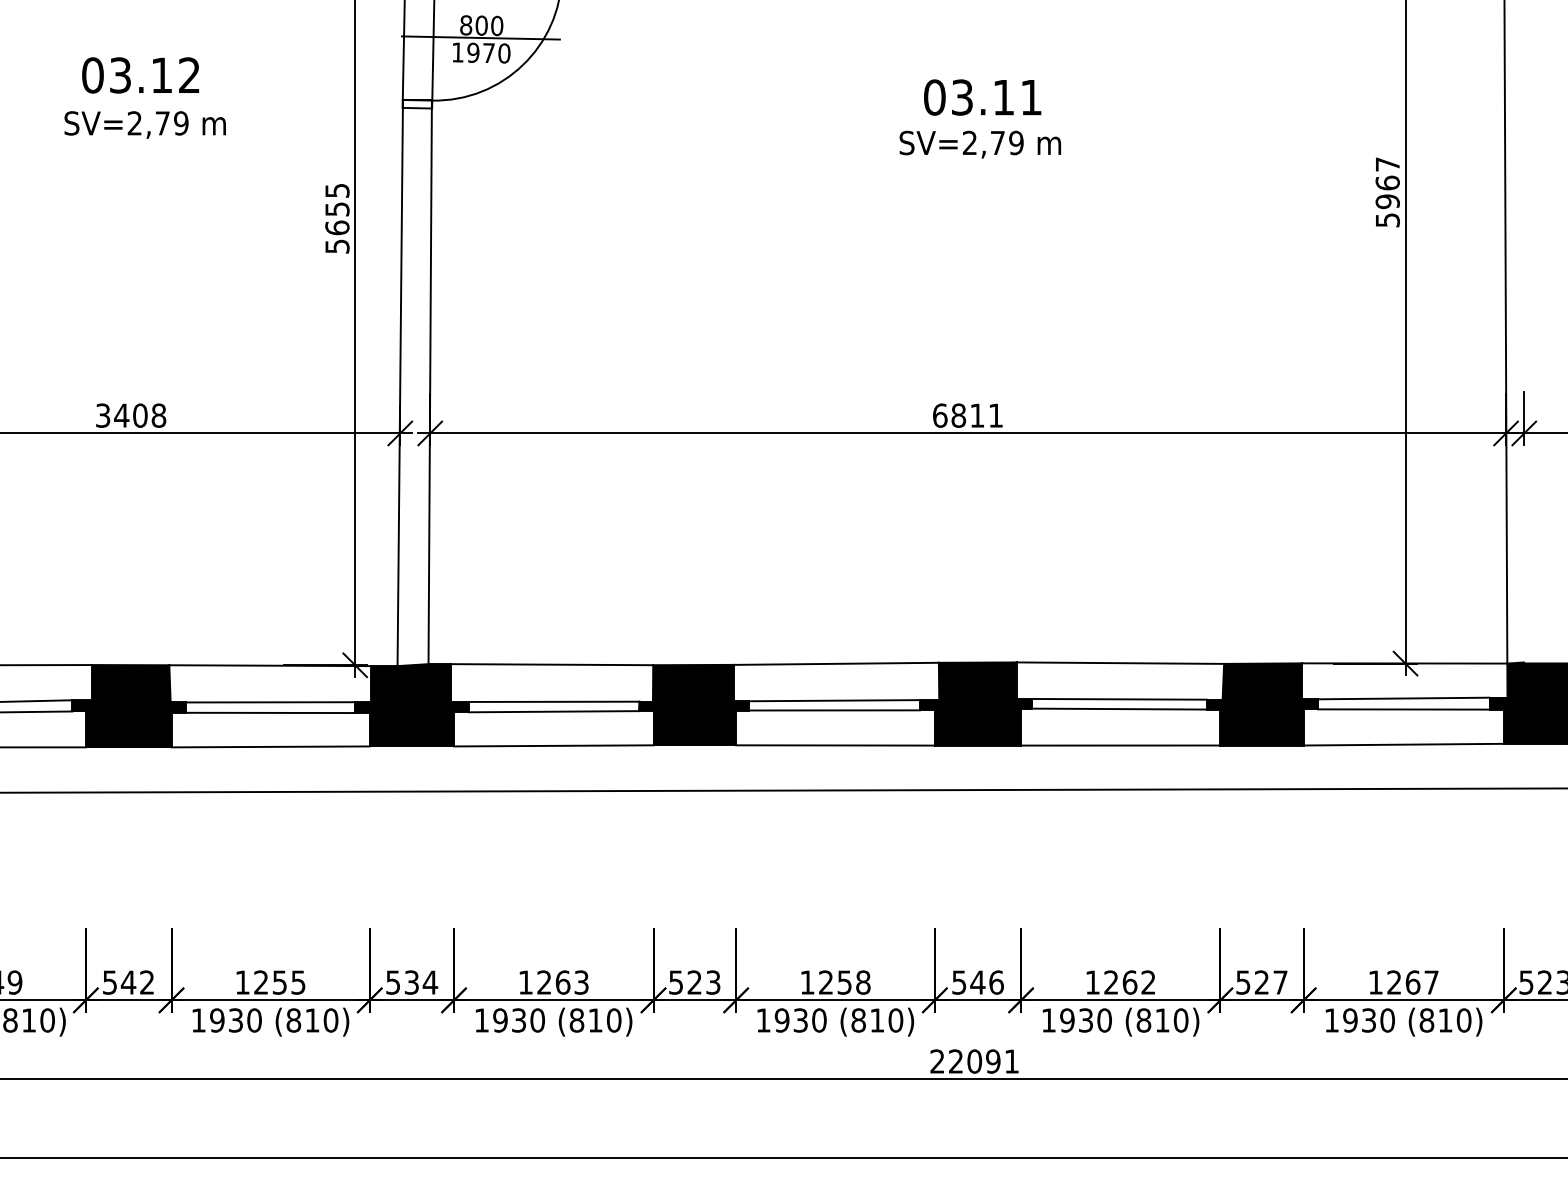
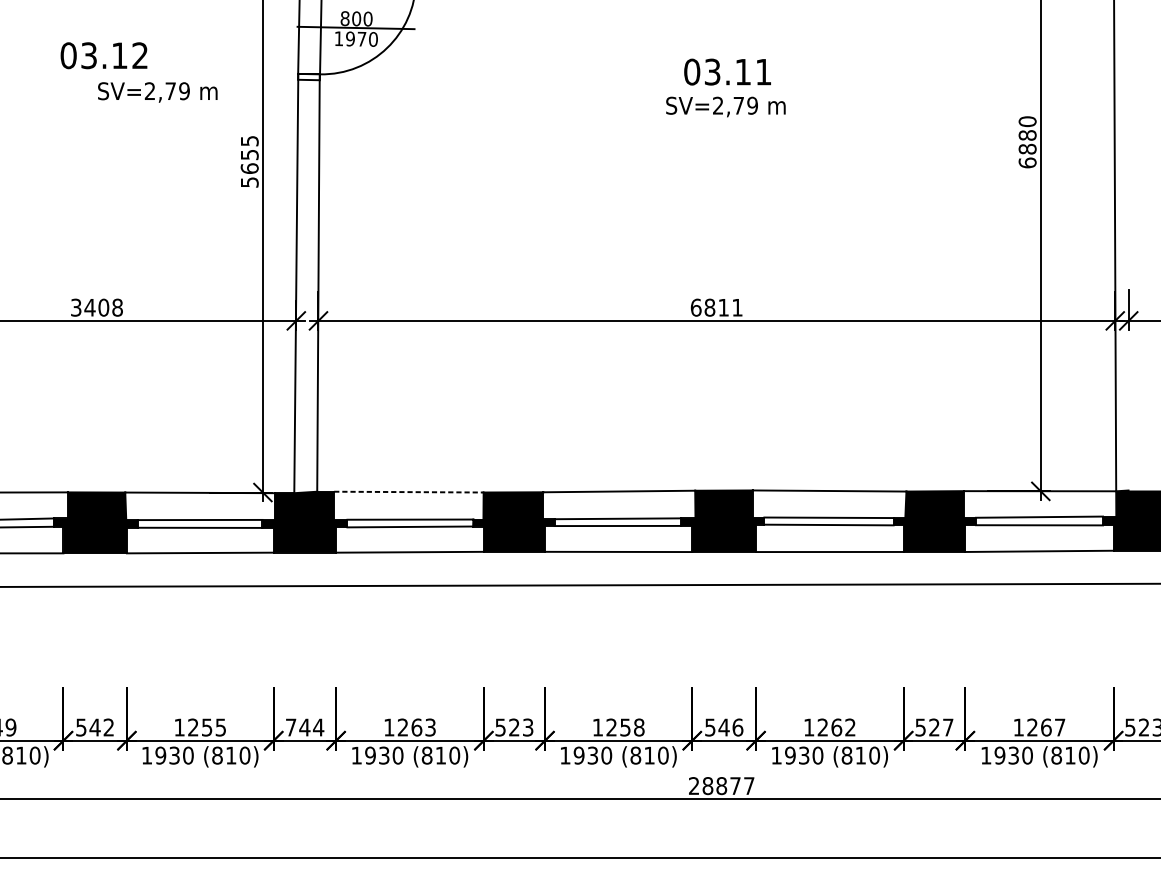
text: (144, 124) -> (157, 92), moved
text: (1387, 192) -> (1027, 142), 5967 -> 6880
line: (552, 664) -> (409, 491), solid -> dashed
text: (402, 982) -> (297, 727), 534 -> 744
text: (983, 1061) -> (728, 786), 22091 -> 28877

